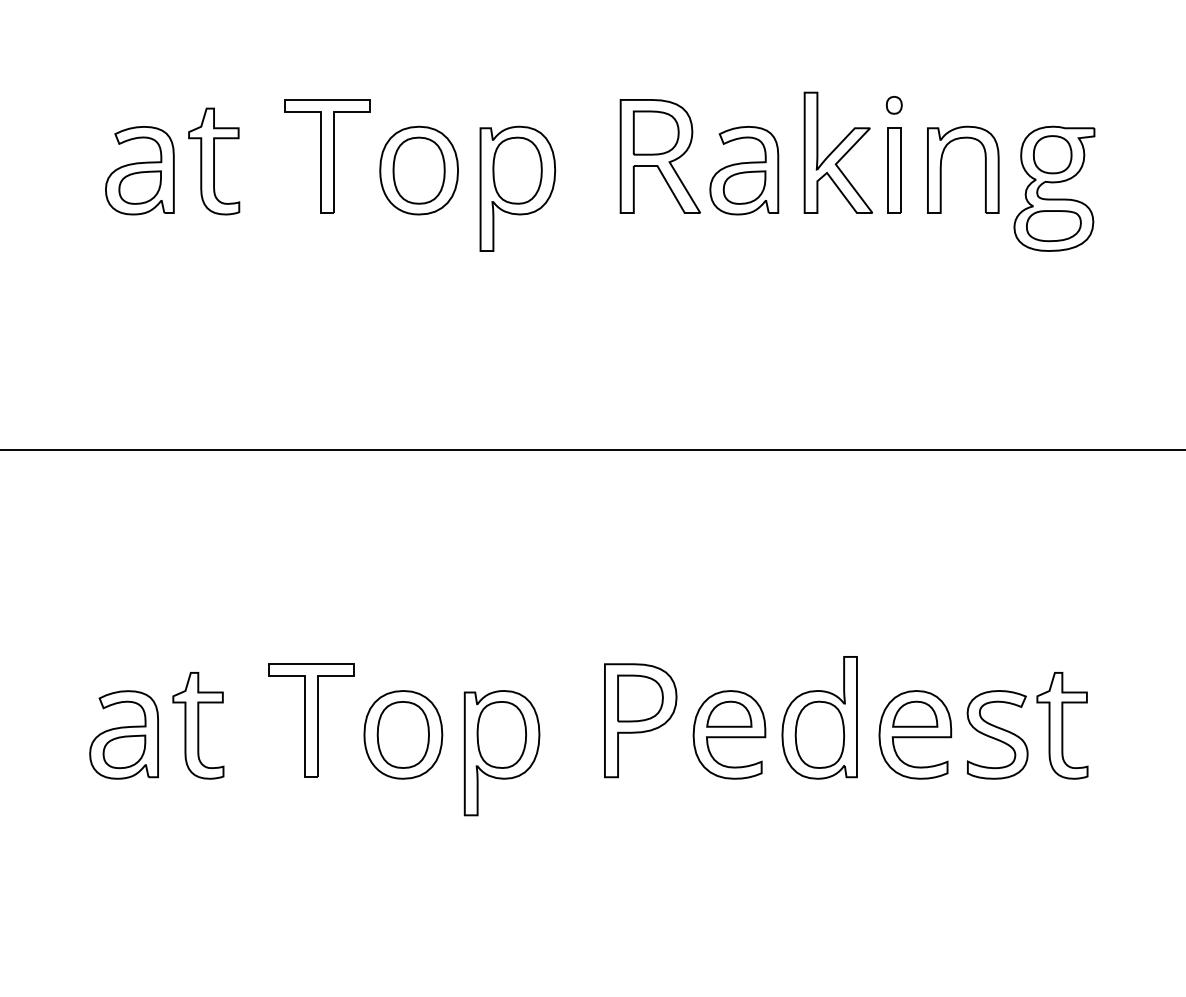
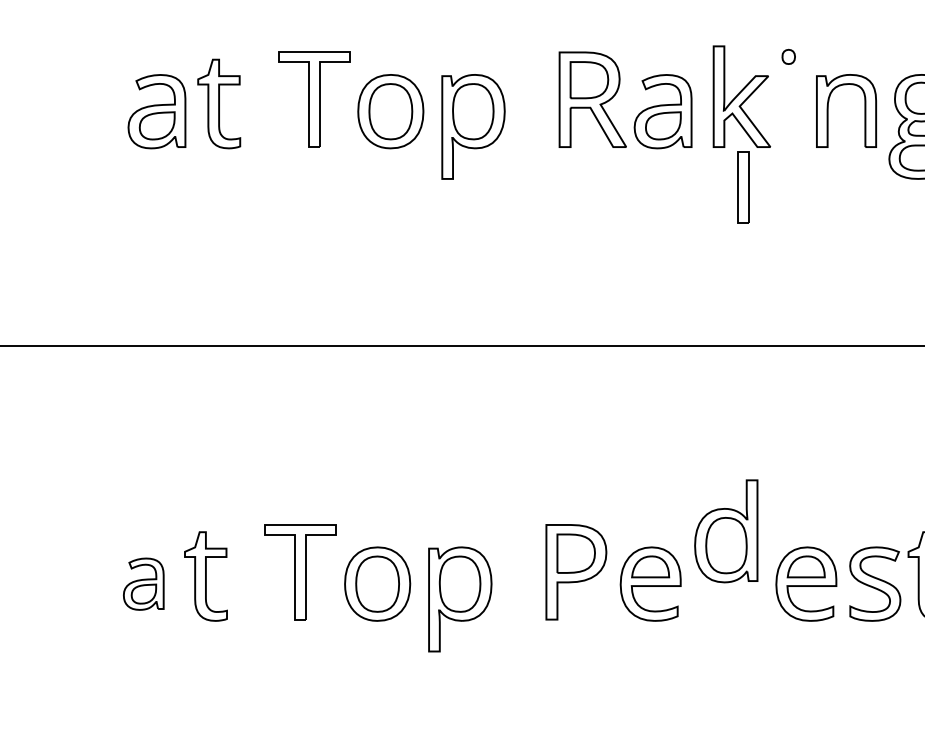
part: (894, 170) -> (743, 187), moved
part: (819, 717) -> (726, 531), moved
part: (123, 734) -> (143, 583), size x0.7

